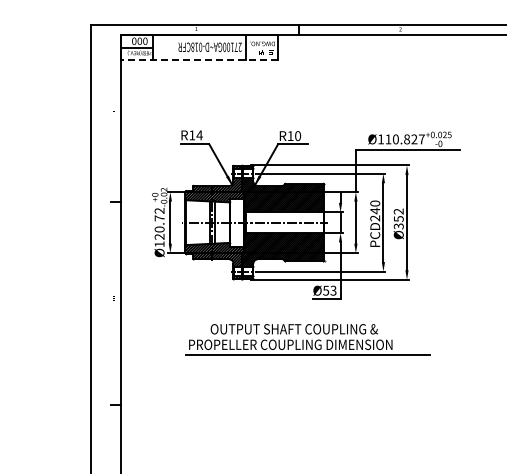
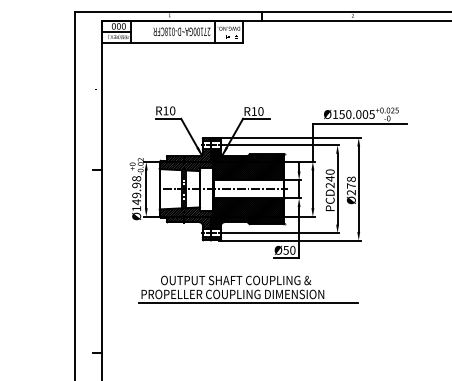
line: (198, 59) -> (171, 42), dashed -> solid
text: (199, 135) -> (172, 111), R14 -> R10
text: (404, 139) -> (356, 114), Ø110.827 -> Ø150.005
text: (398, 218) -> (351, 185), Ø352 -> Ø278
text: (159, 223) -> (136, 190), Ø120.72 -> Ø149.98
text: (333, 290) -> (292, 250), Ø53 -> Ø50
part: (307, 339) -> (247, 289), moved

